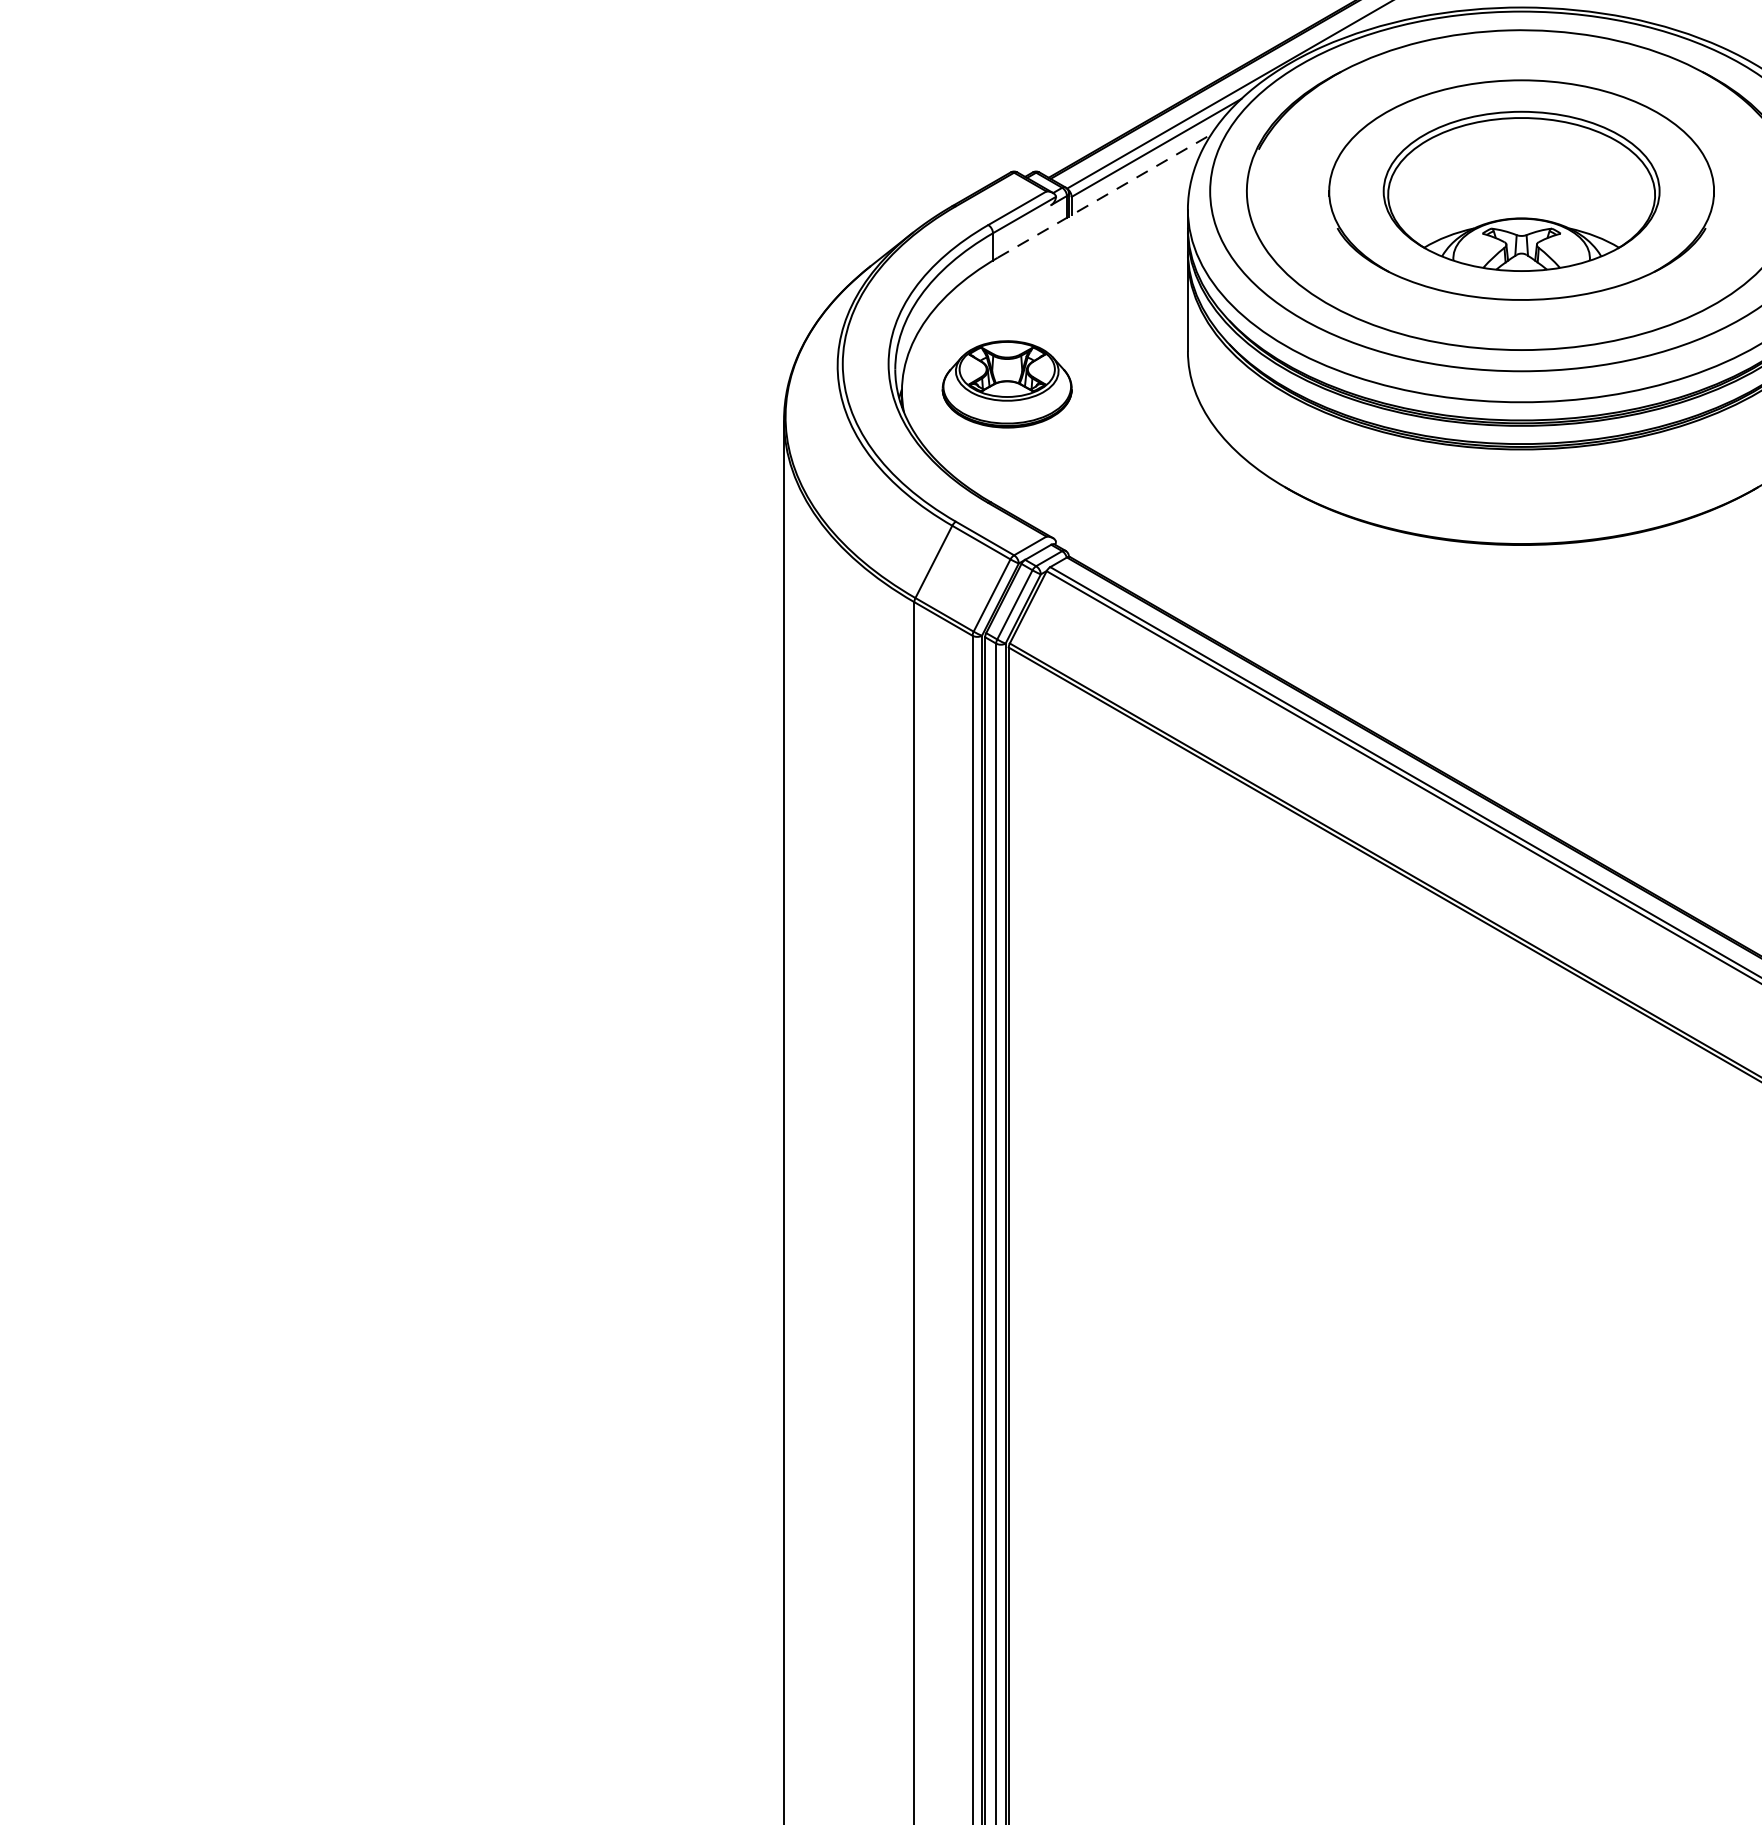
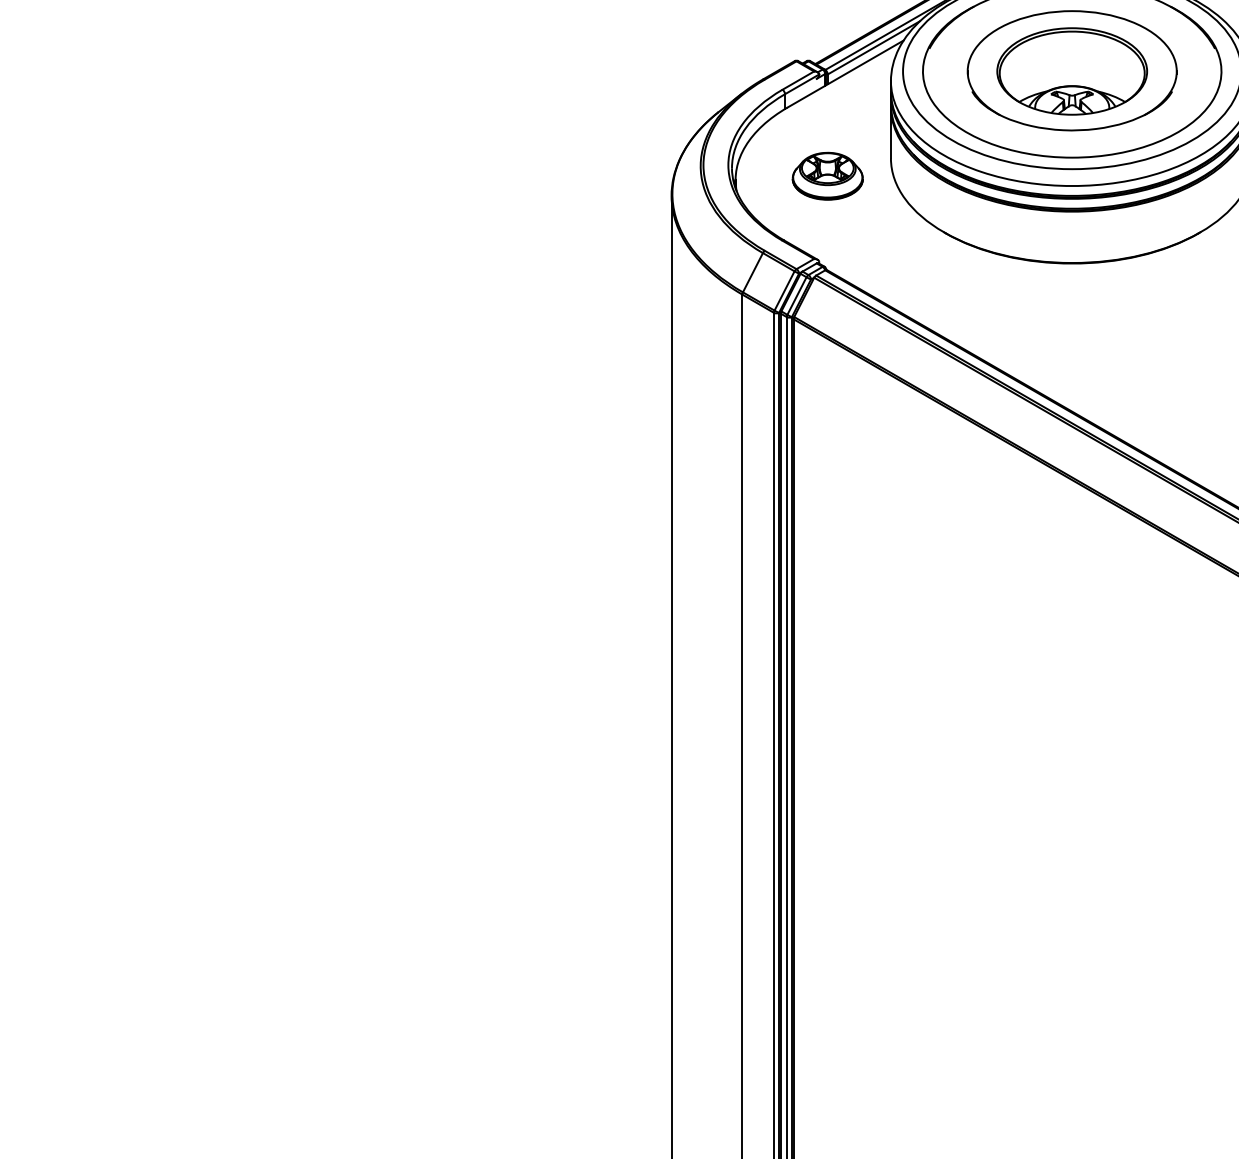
line: (1104, 196) -> (845, 74), dashed -> solid
part: (1006, 382) -> (827, 175), moved

